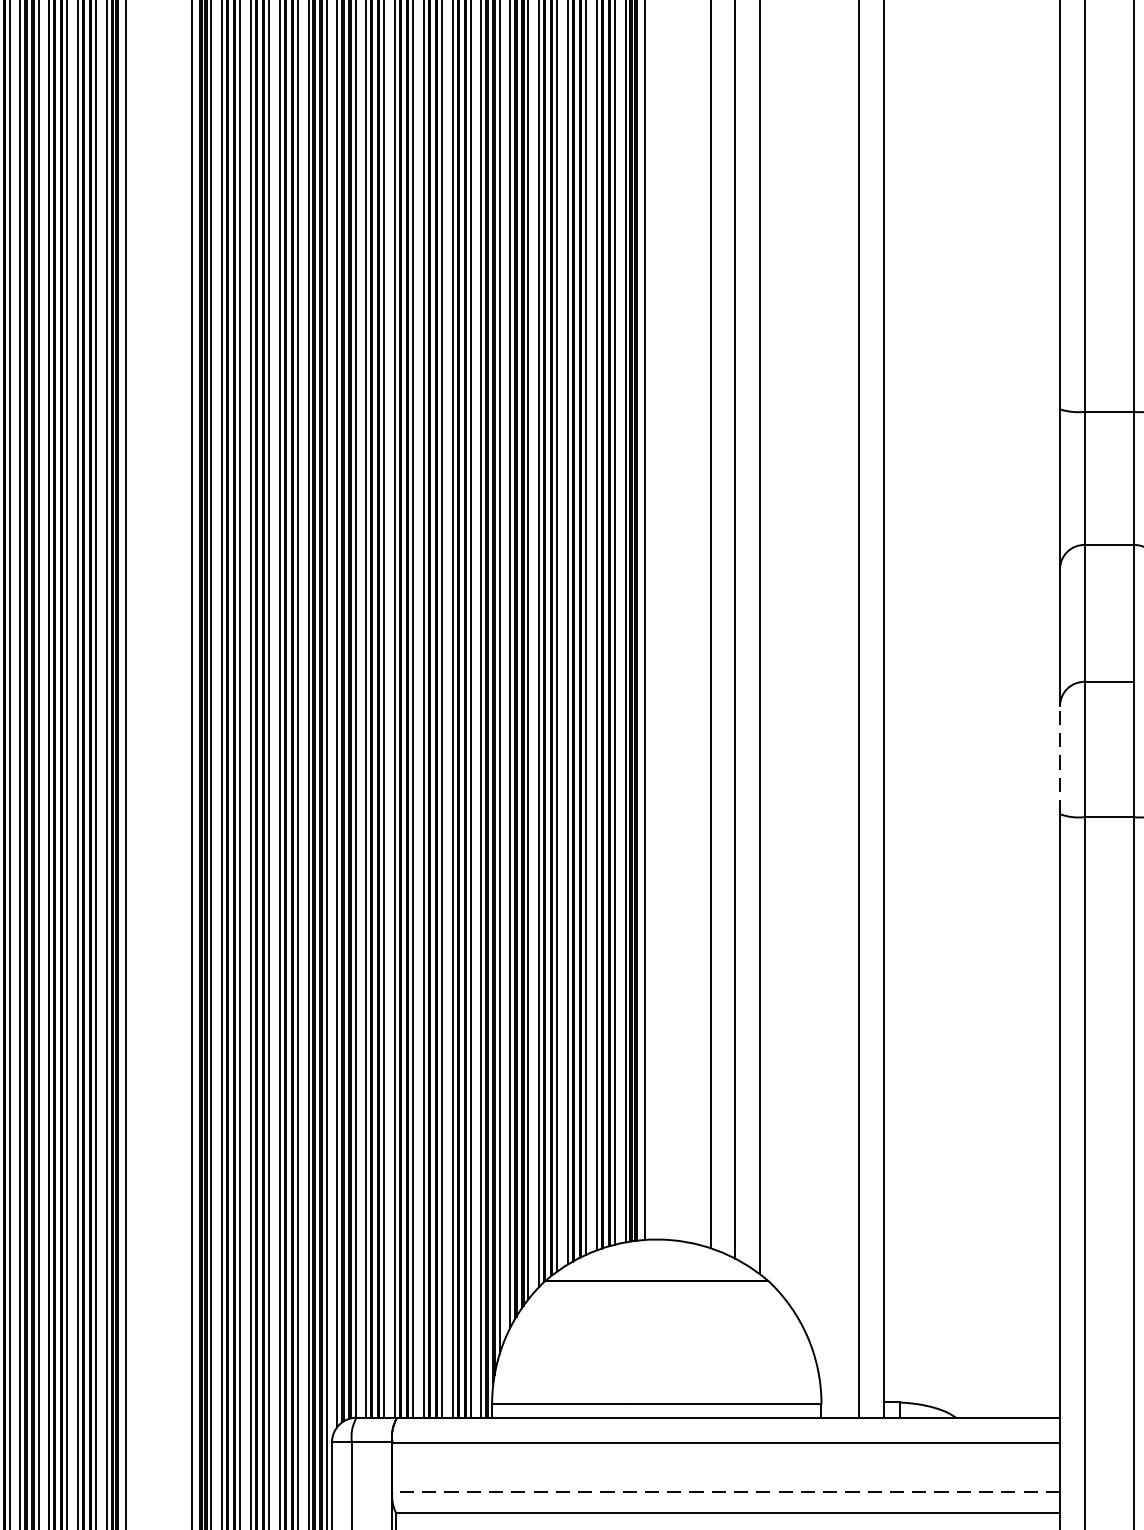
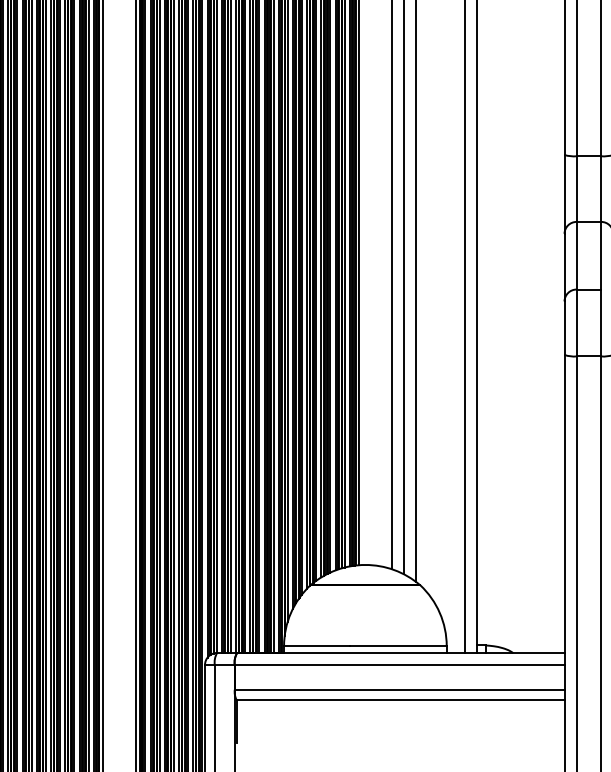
line: (1059, 760) -> (564, 328), dashed -> solid
line: (725, 1491) -> (399, 689), dashed -> solid

